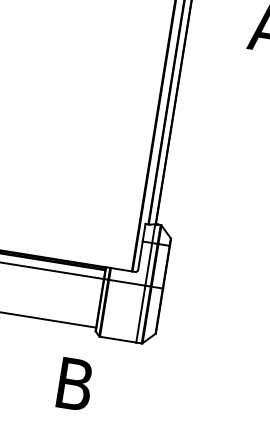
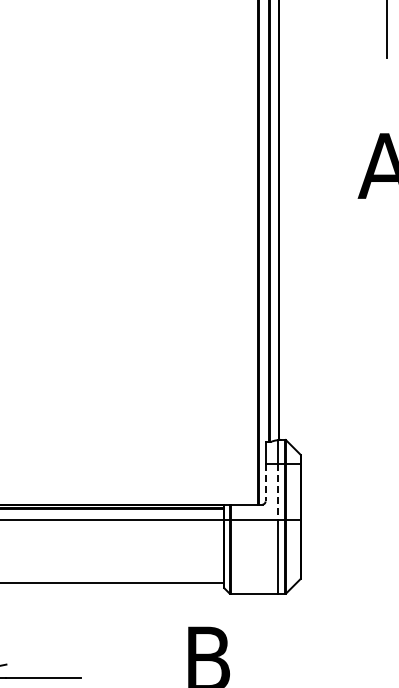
line: (140, 255) -> (265, 482), solid -> dashed
line: (148, 264) -> (277, 492), solid -> dashed

